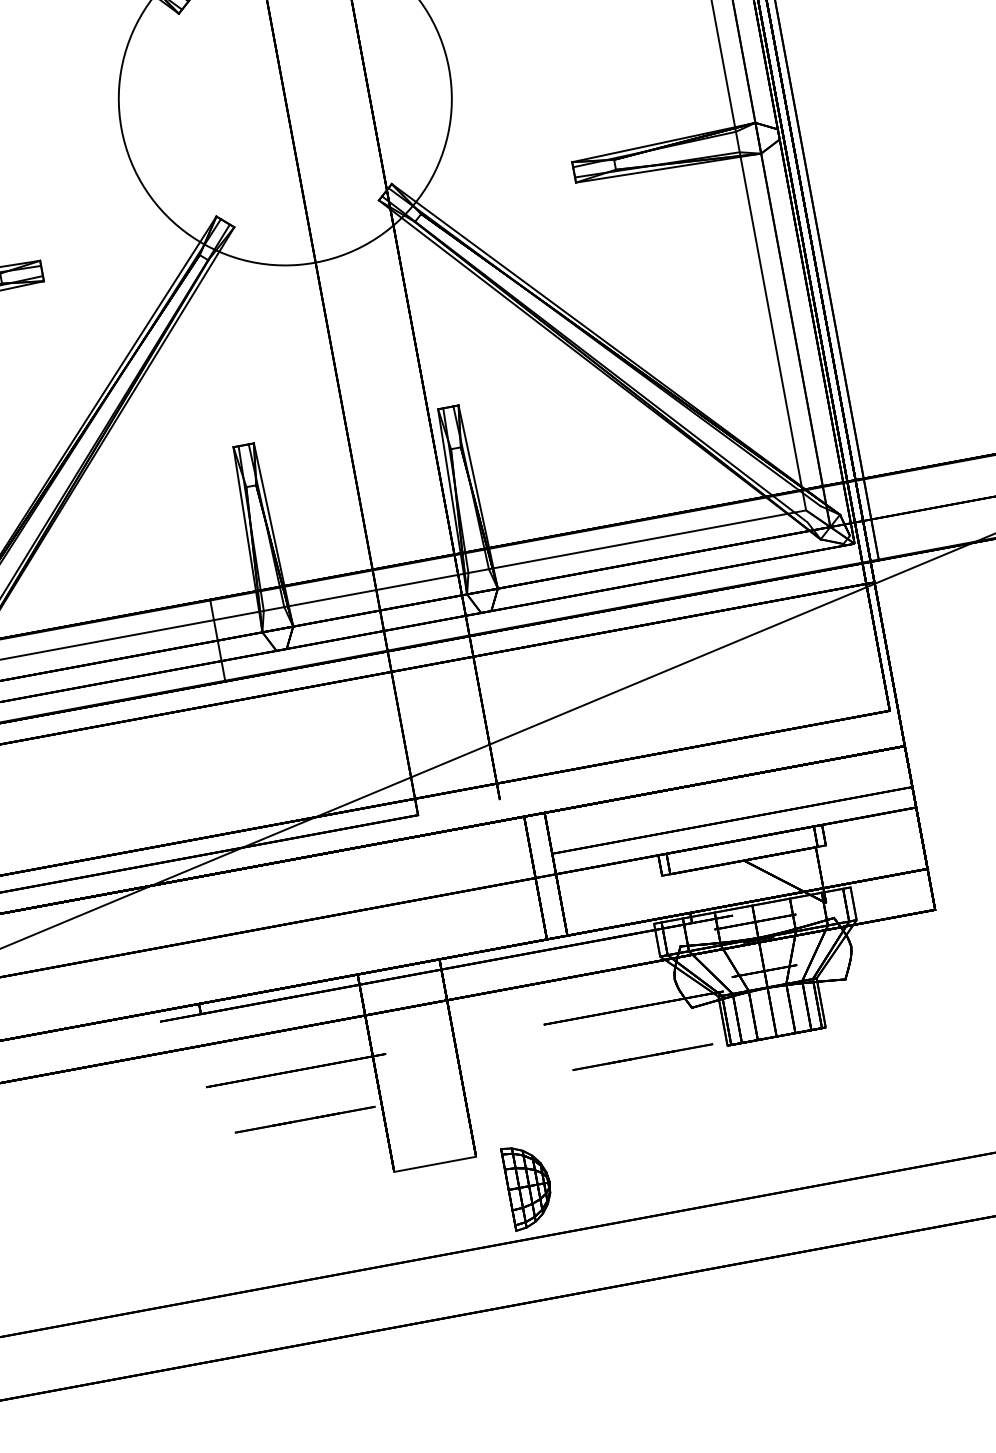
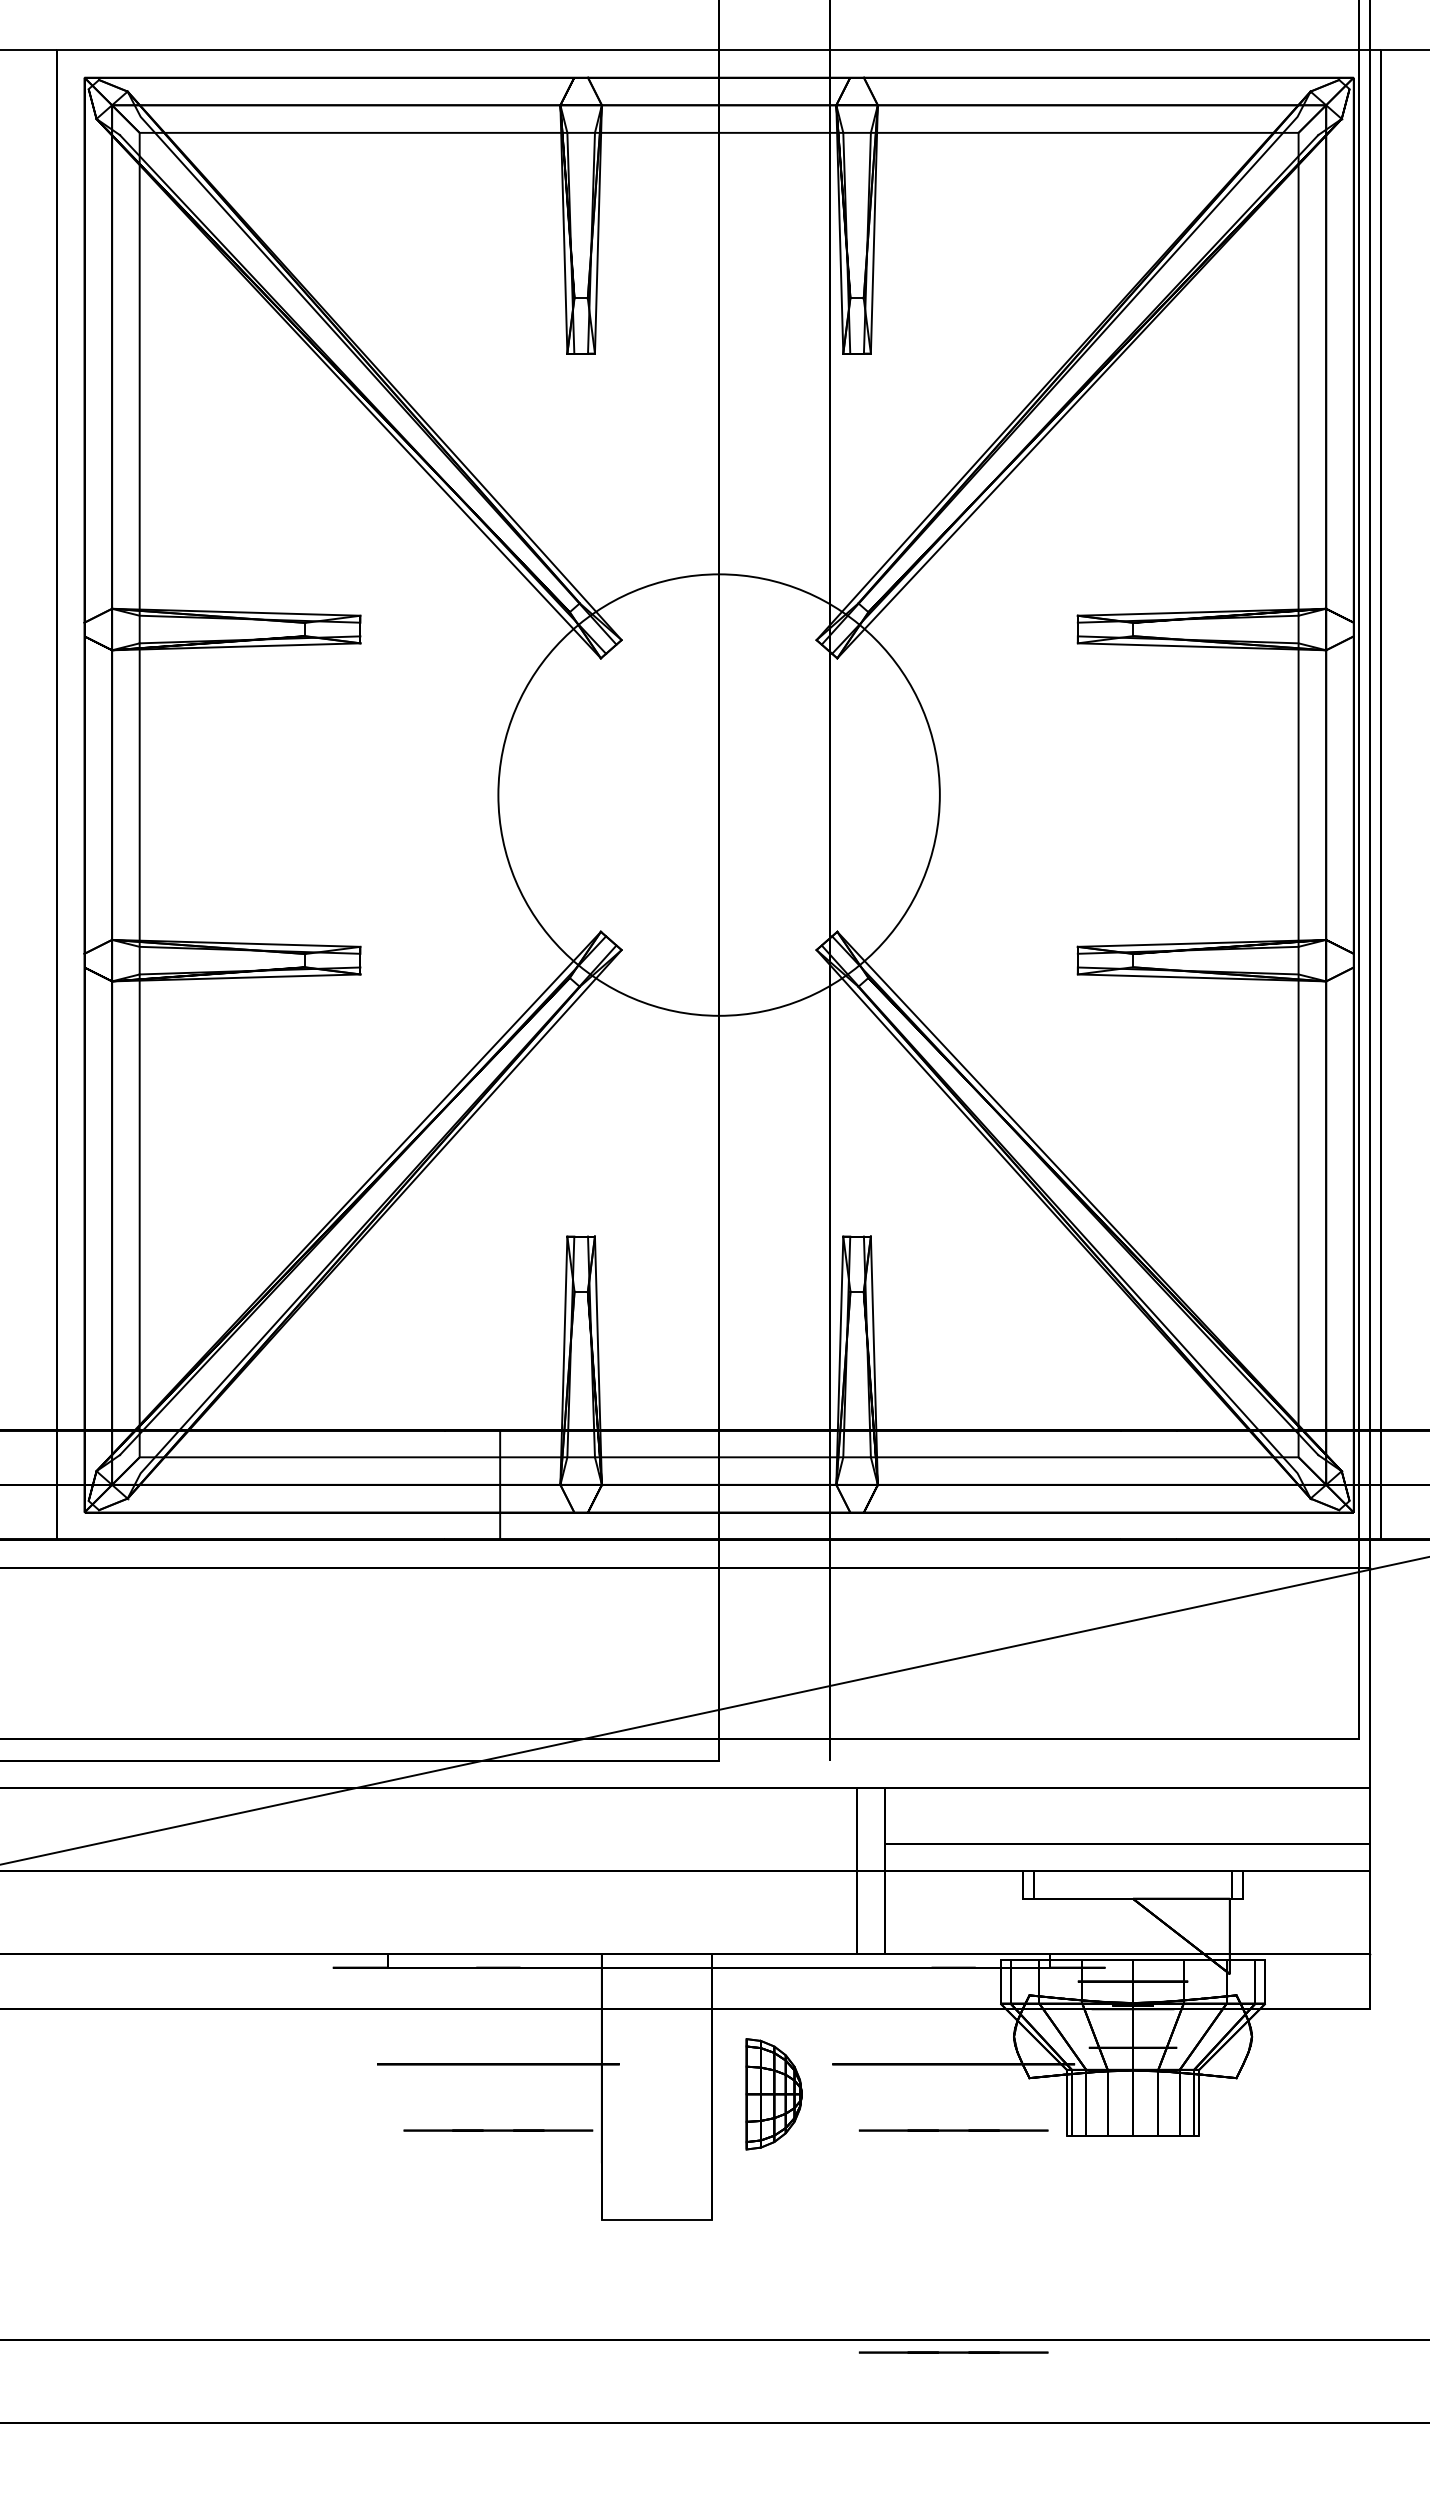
part: (528, 1186) -> (773, 2094), moved
line: (673, 1221) -> (953, 2352), added

